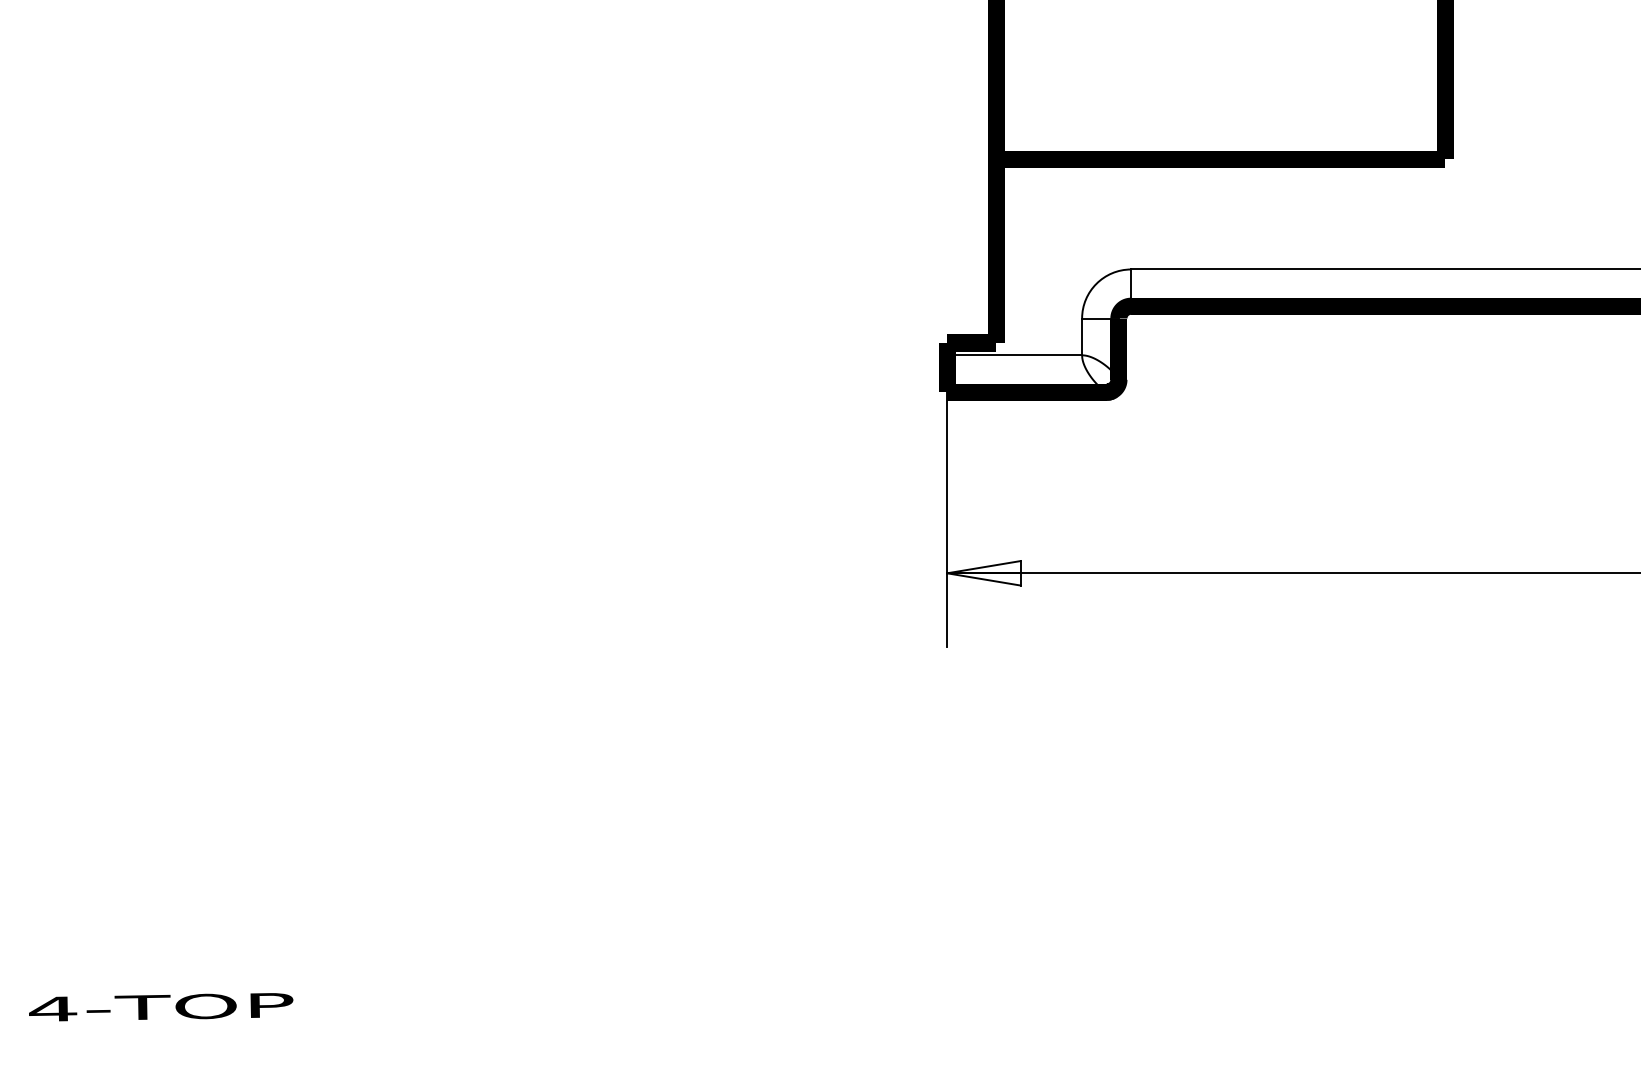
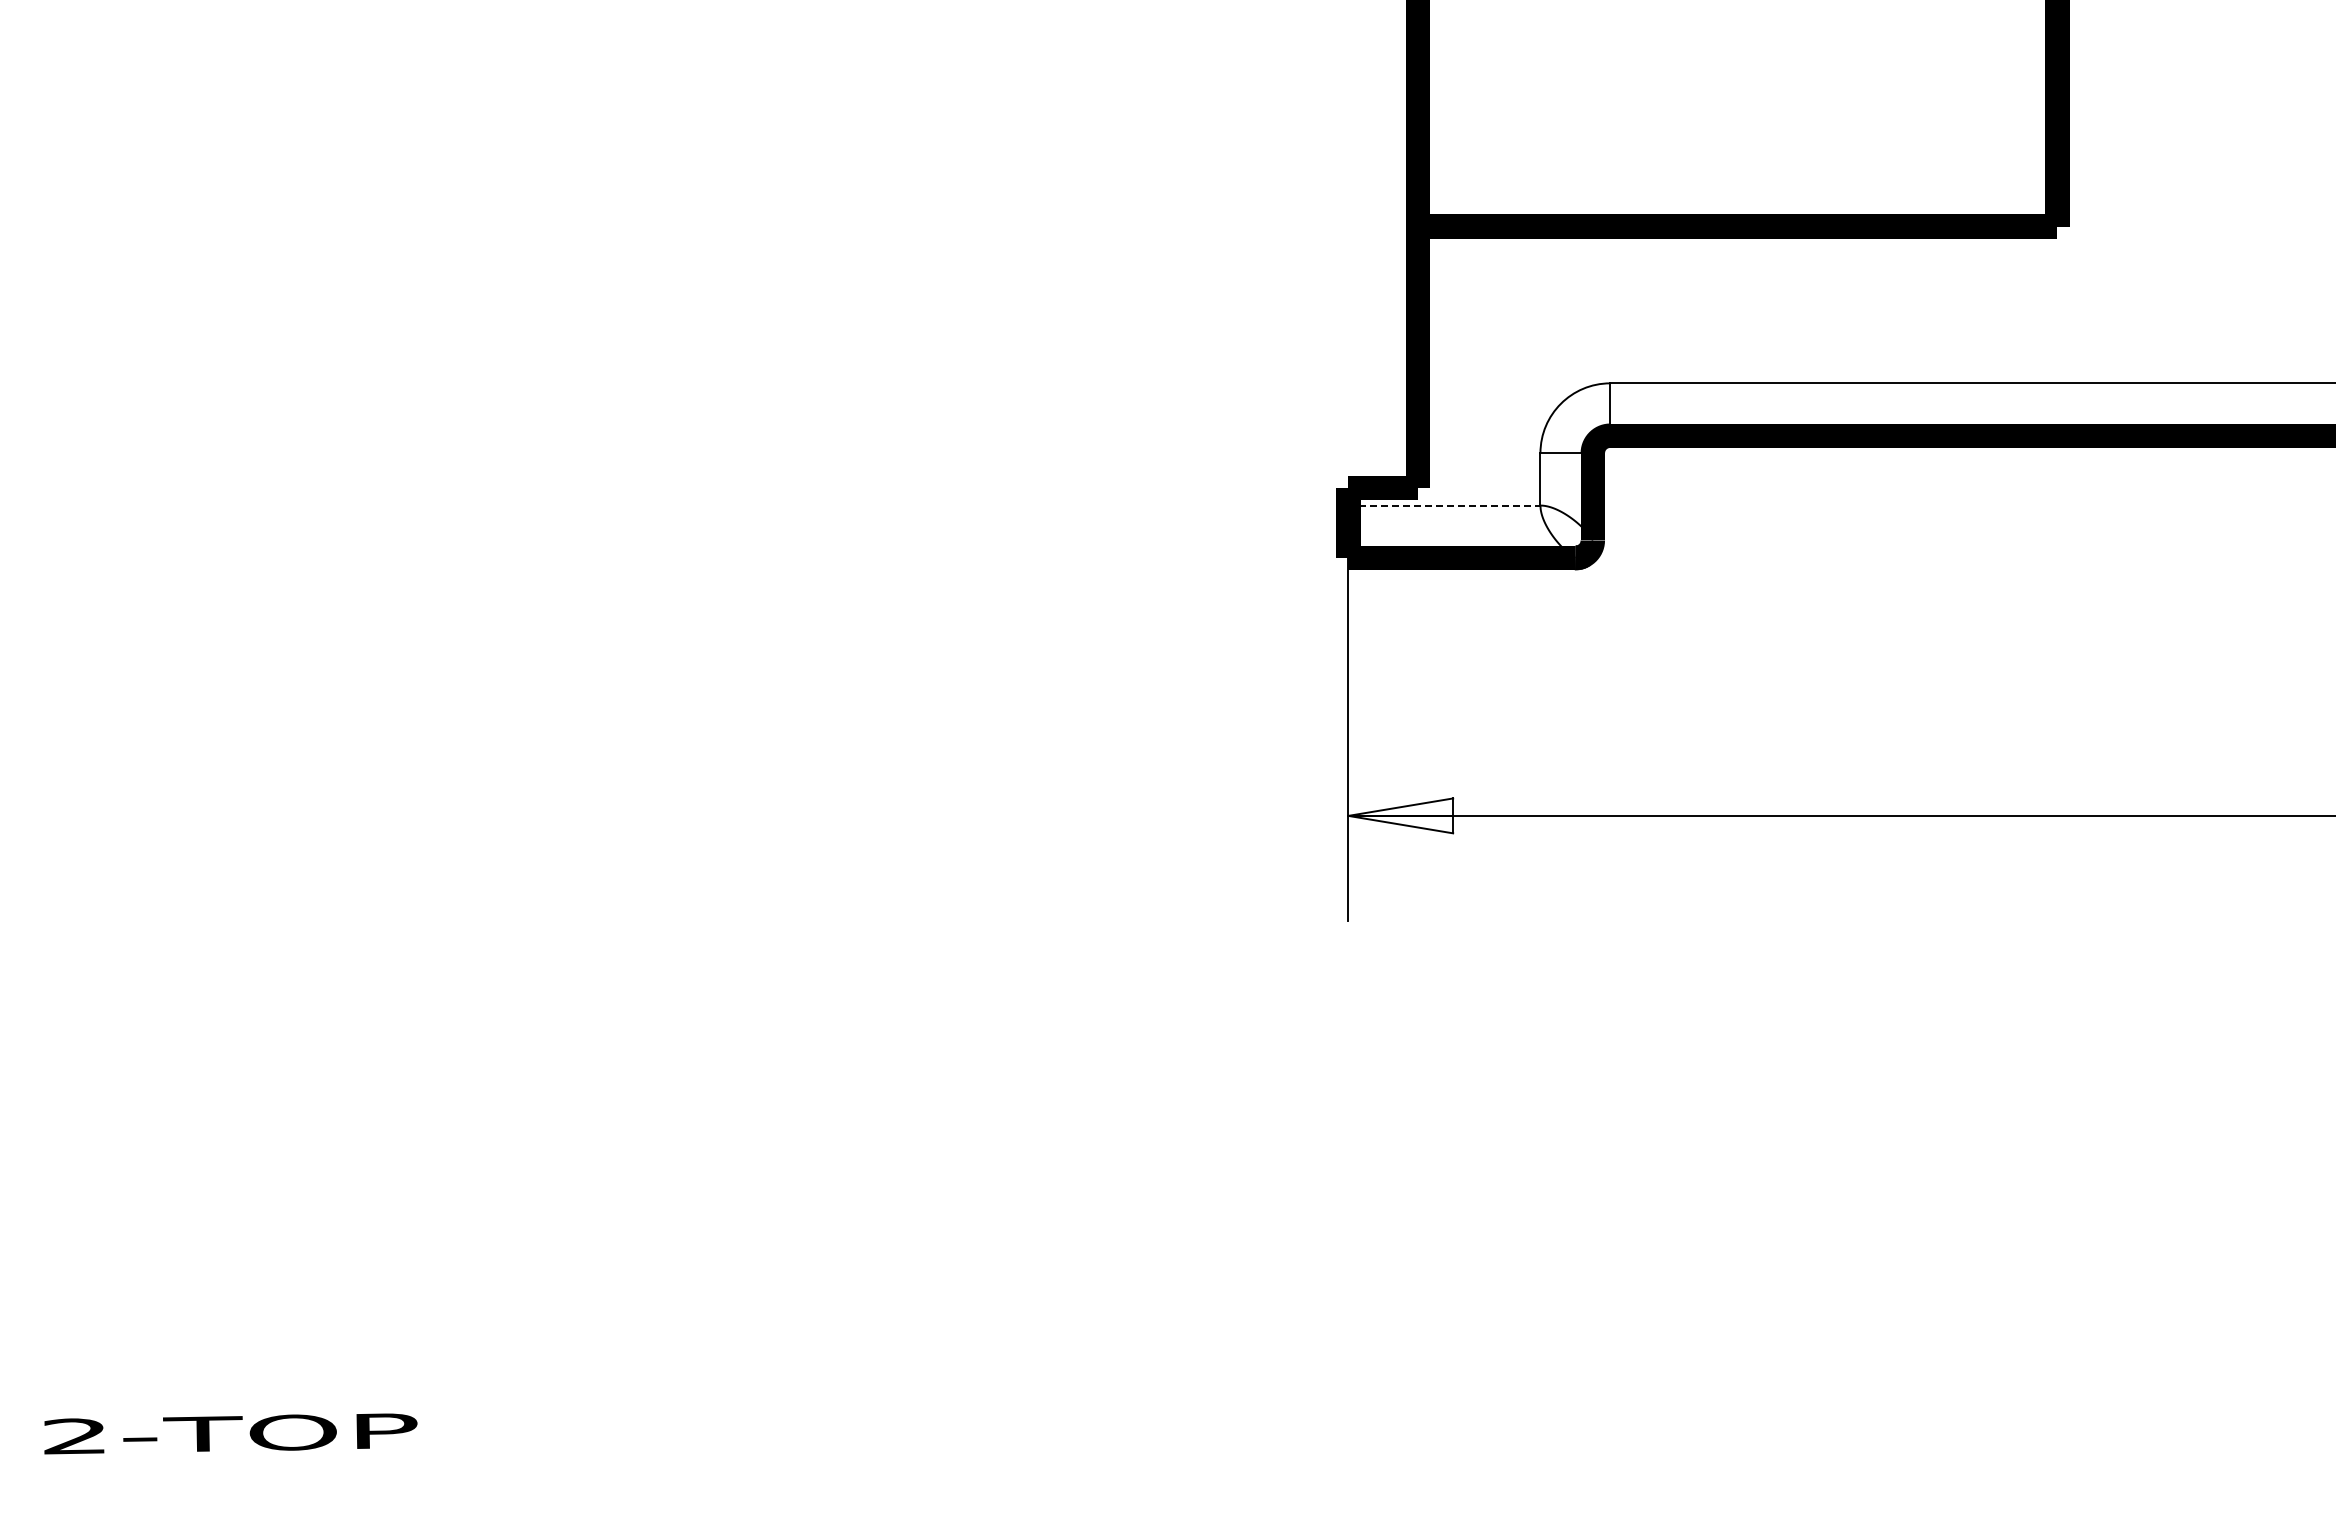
line: (1014, 355) -> (1444, 505), solid -> dashed
text: (53, 1009) -> (75, 1436), 4-TOP -> 2-TOP

